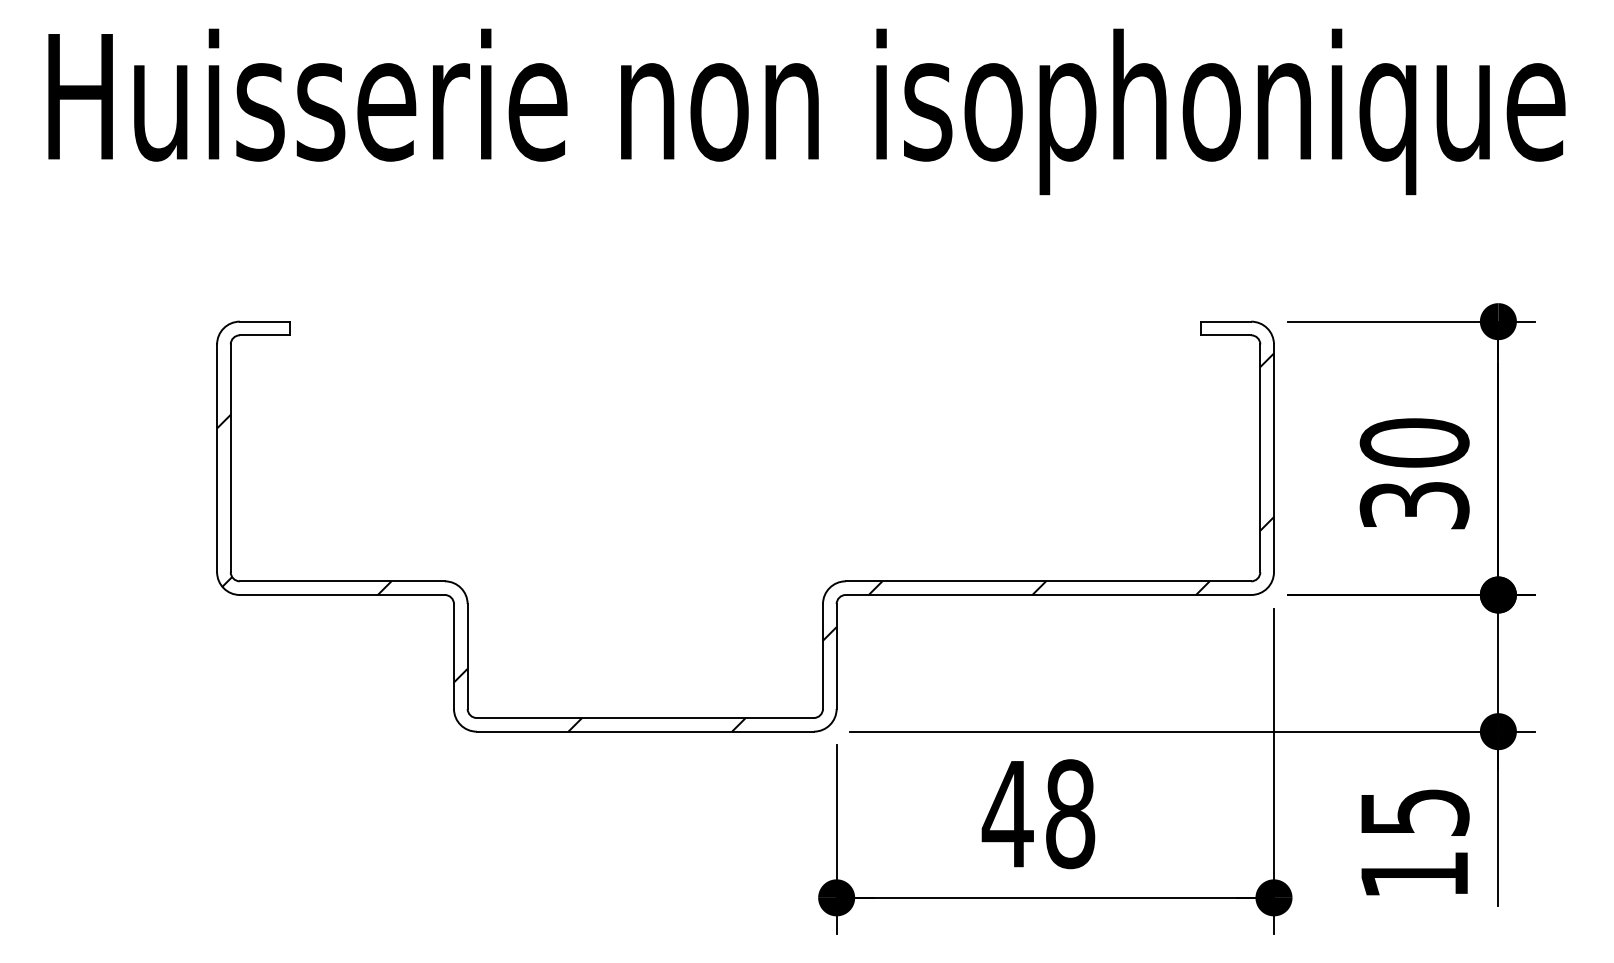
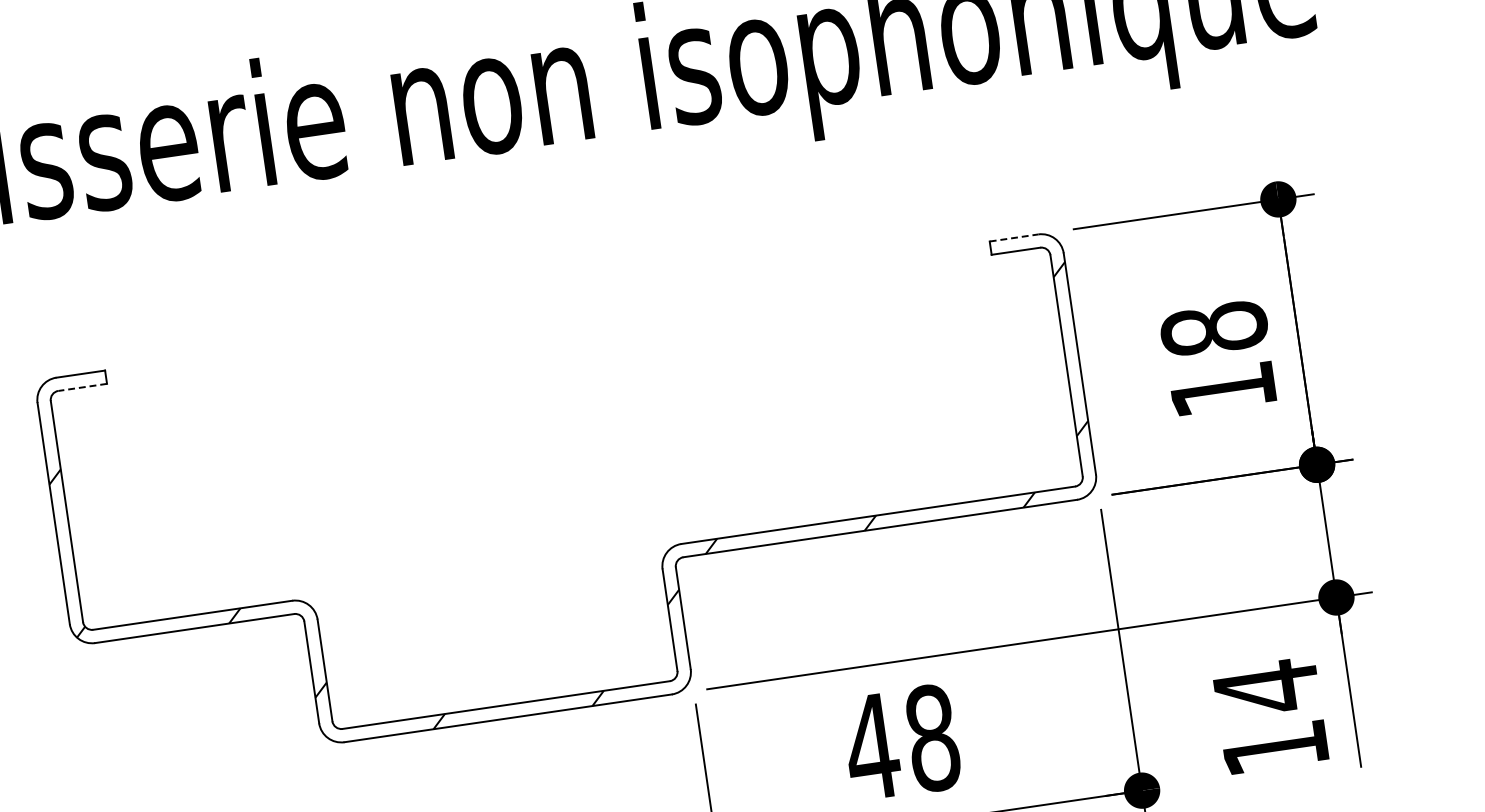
line: (1226, 321) -> (1014, 237), solid -> dashed
line: (264, 335) -> (82, 387), solid -> dashed
text: (1414, 473) -> (1218, 358), 30 -> 18
text: (1415, 812) -> (1267, 687), 15 -> 14

